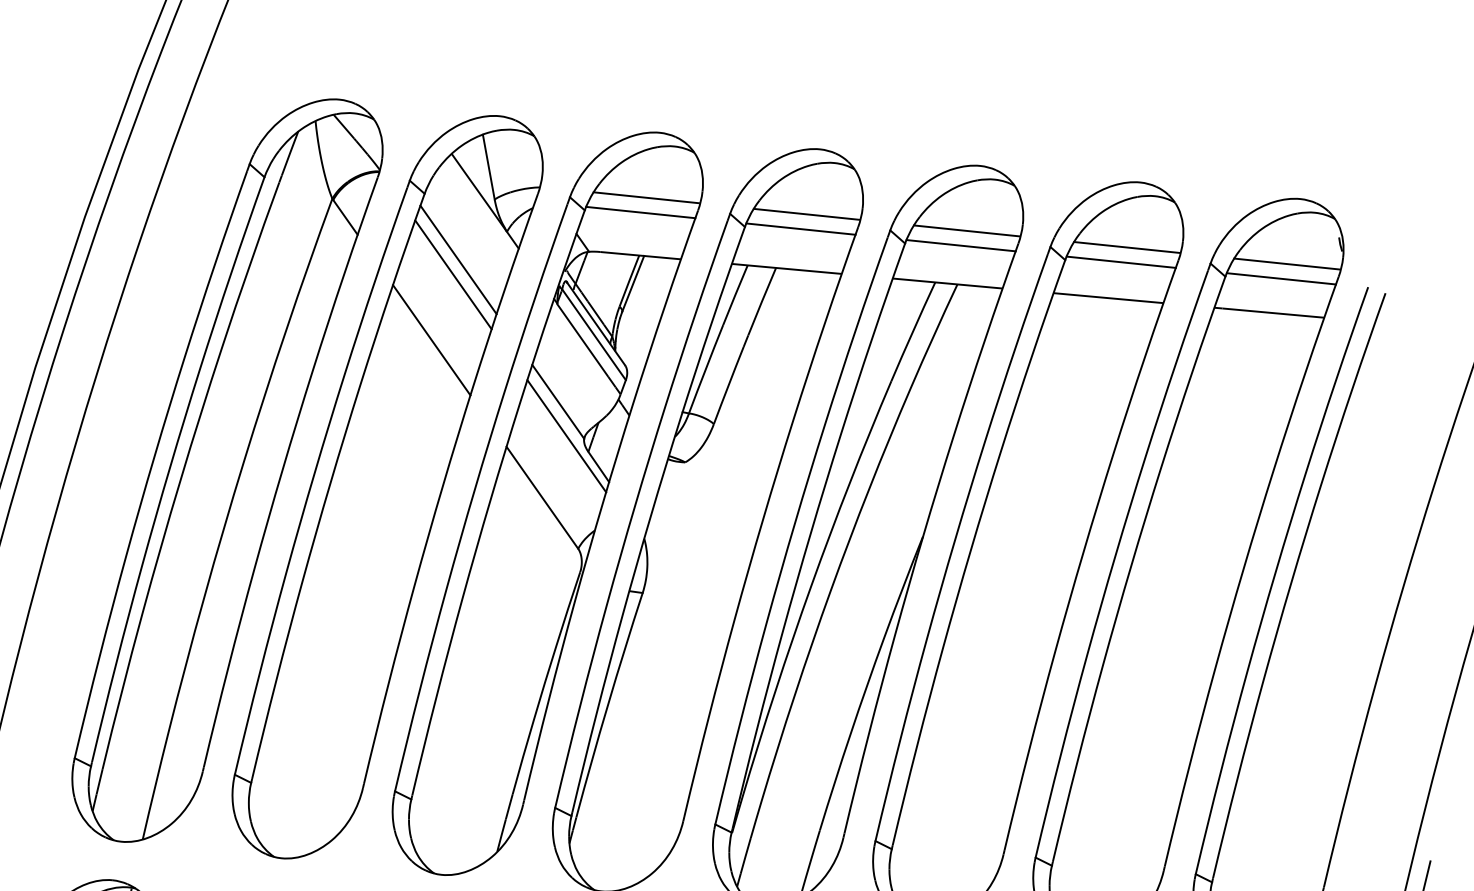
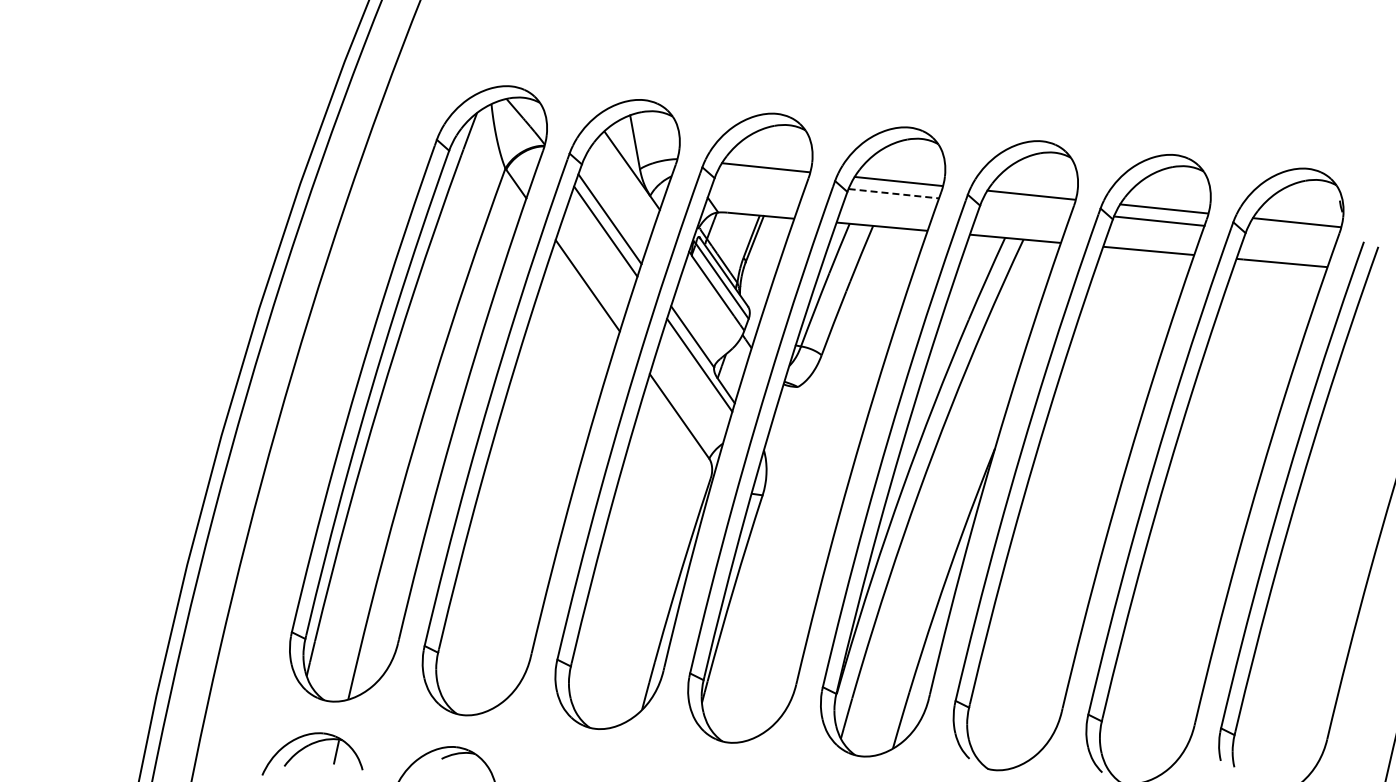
line: (640, 211) -> (760, 179), removed
line: (801, 228) -> (894, 193), solid -> dashed
line: (961, 245) -> (1026, 207), removed
line: (1280, 278) -> (1291, 234), removed

